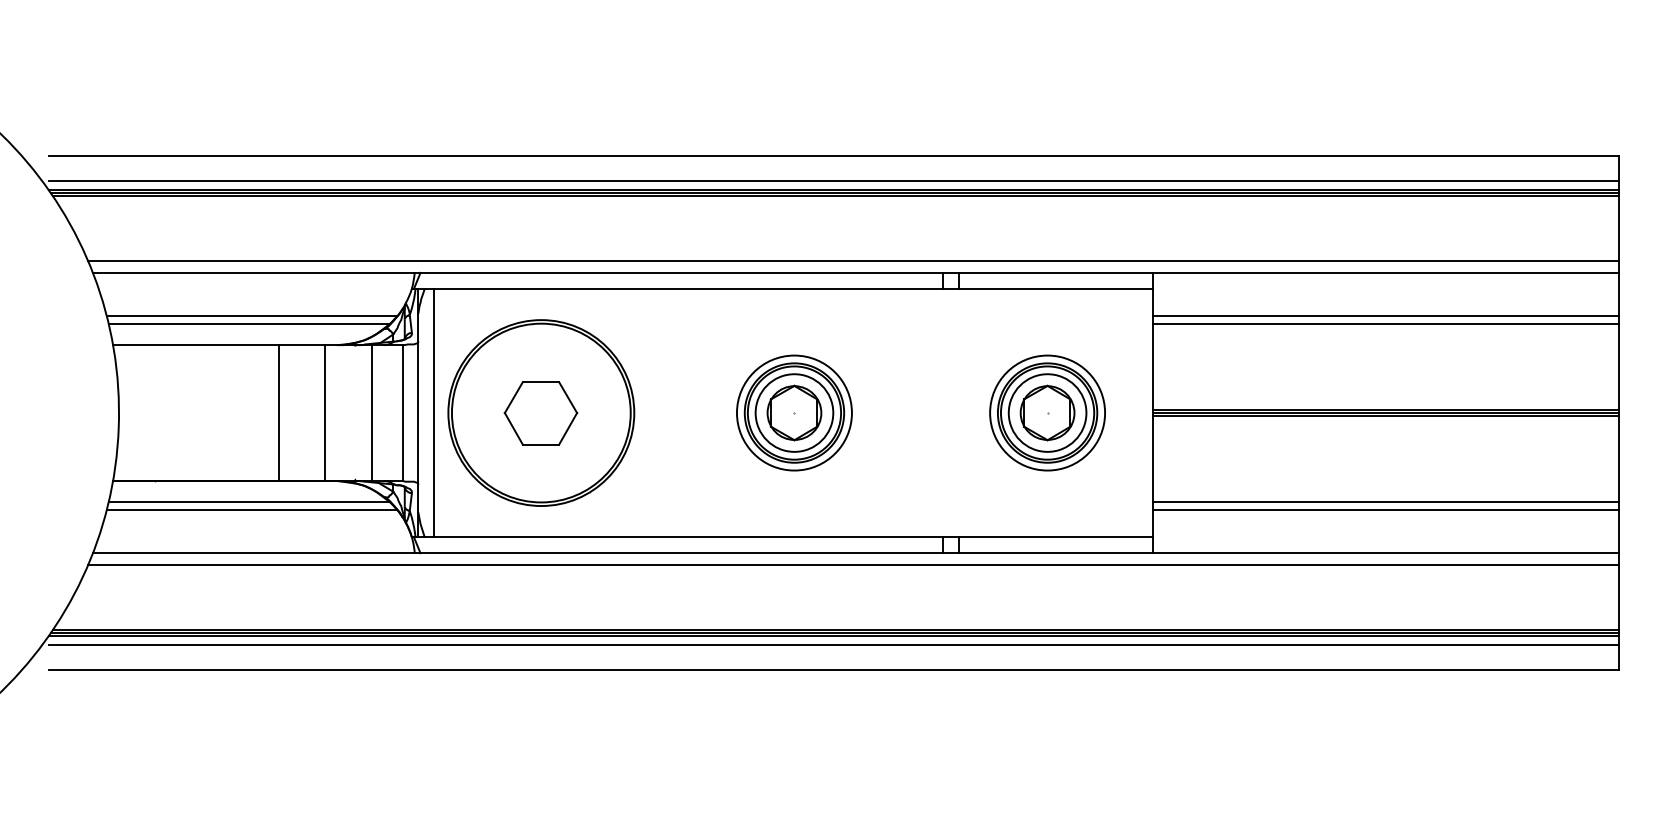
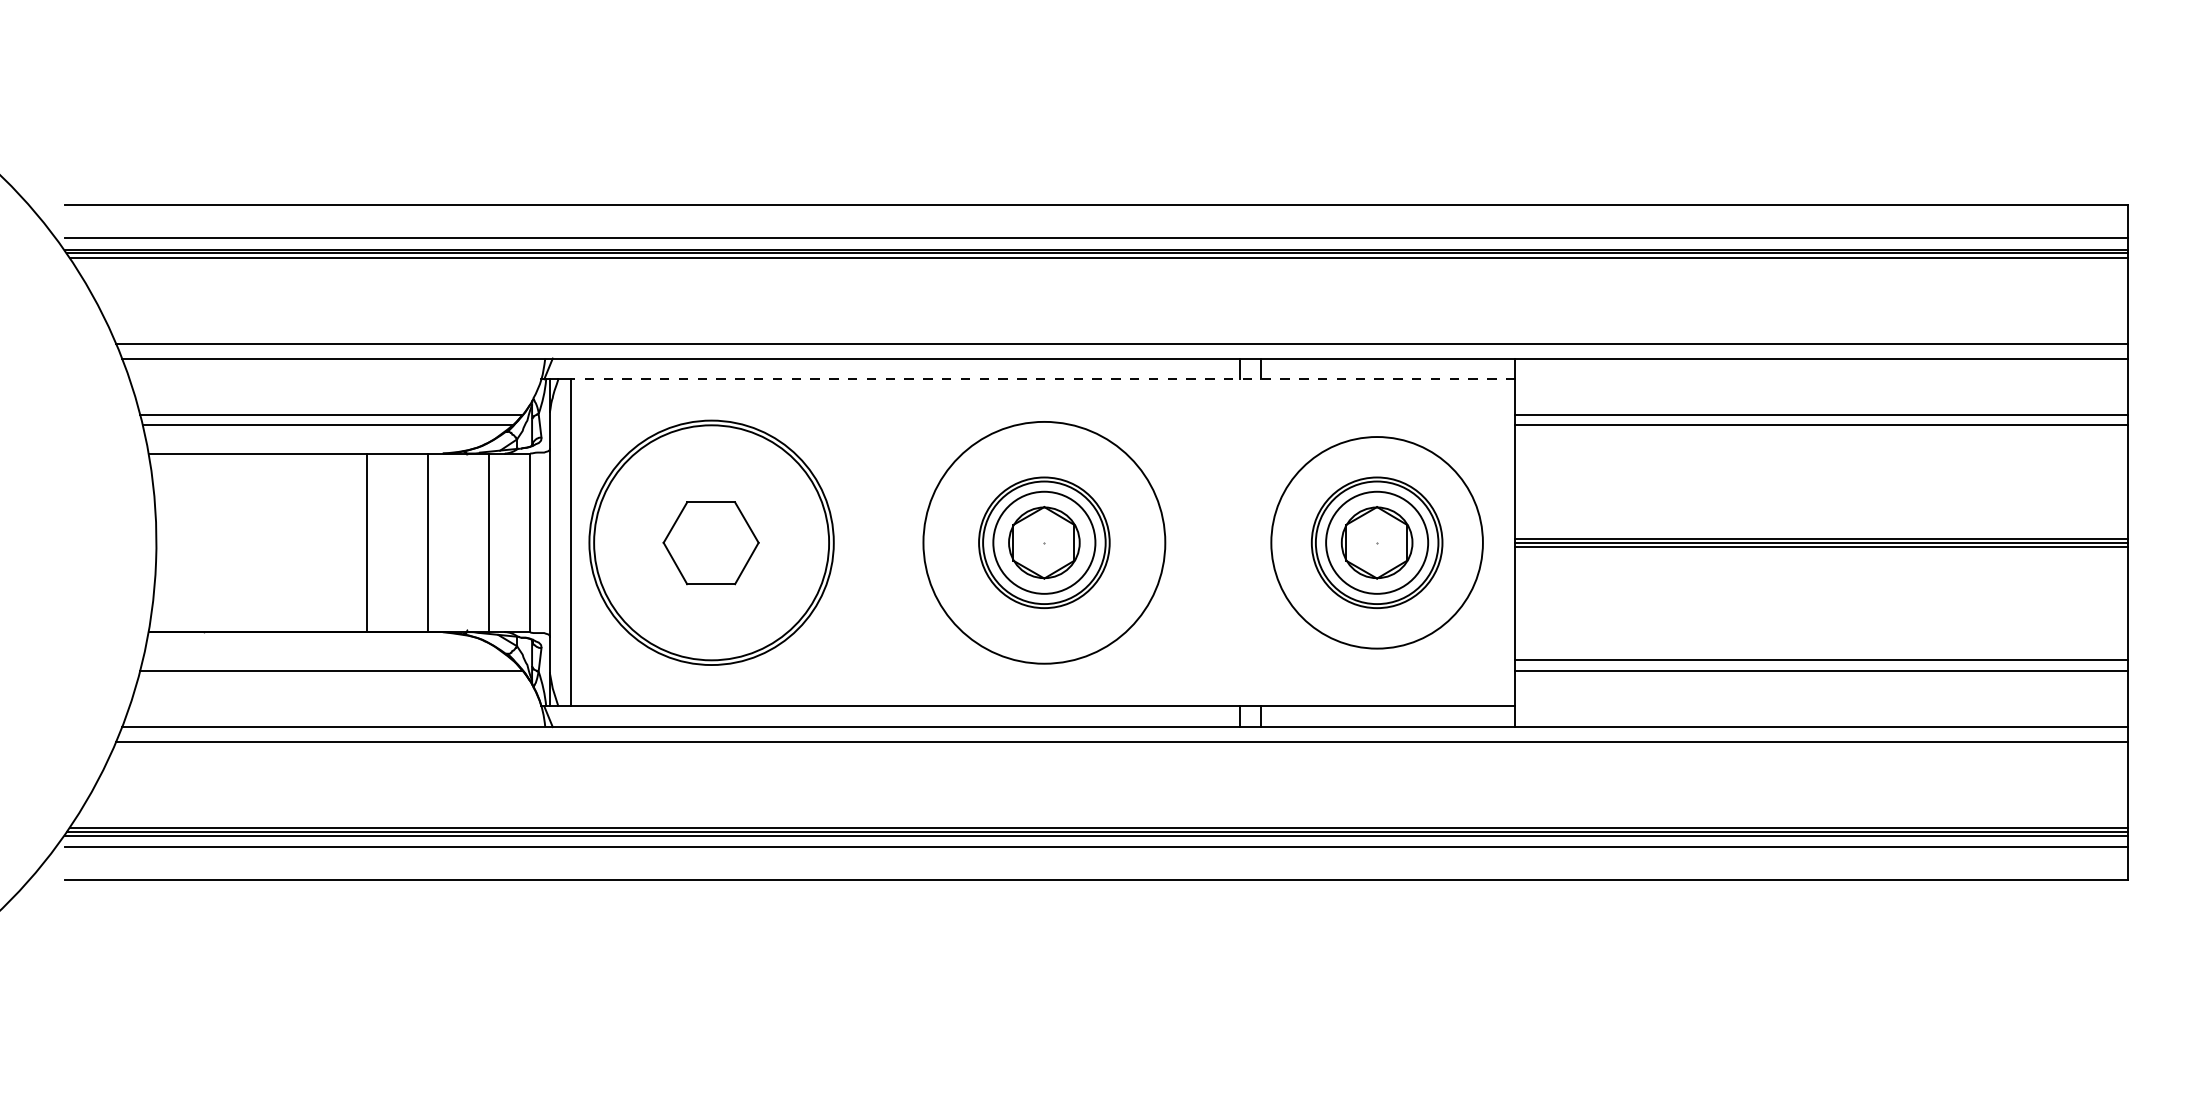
line: (792, 288) -> (1041, 379), solid -> dashed
circle: (793, 412) -> (1043, 542), size x1.6
circle: (1047, 412) -> (1377, 542), size x1.4
line: (248, 502) -> (326, 660), removed

